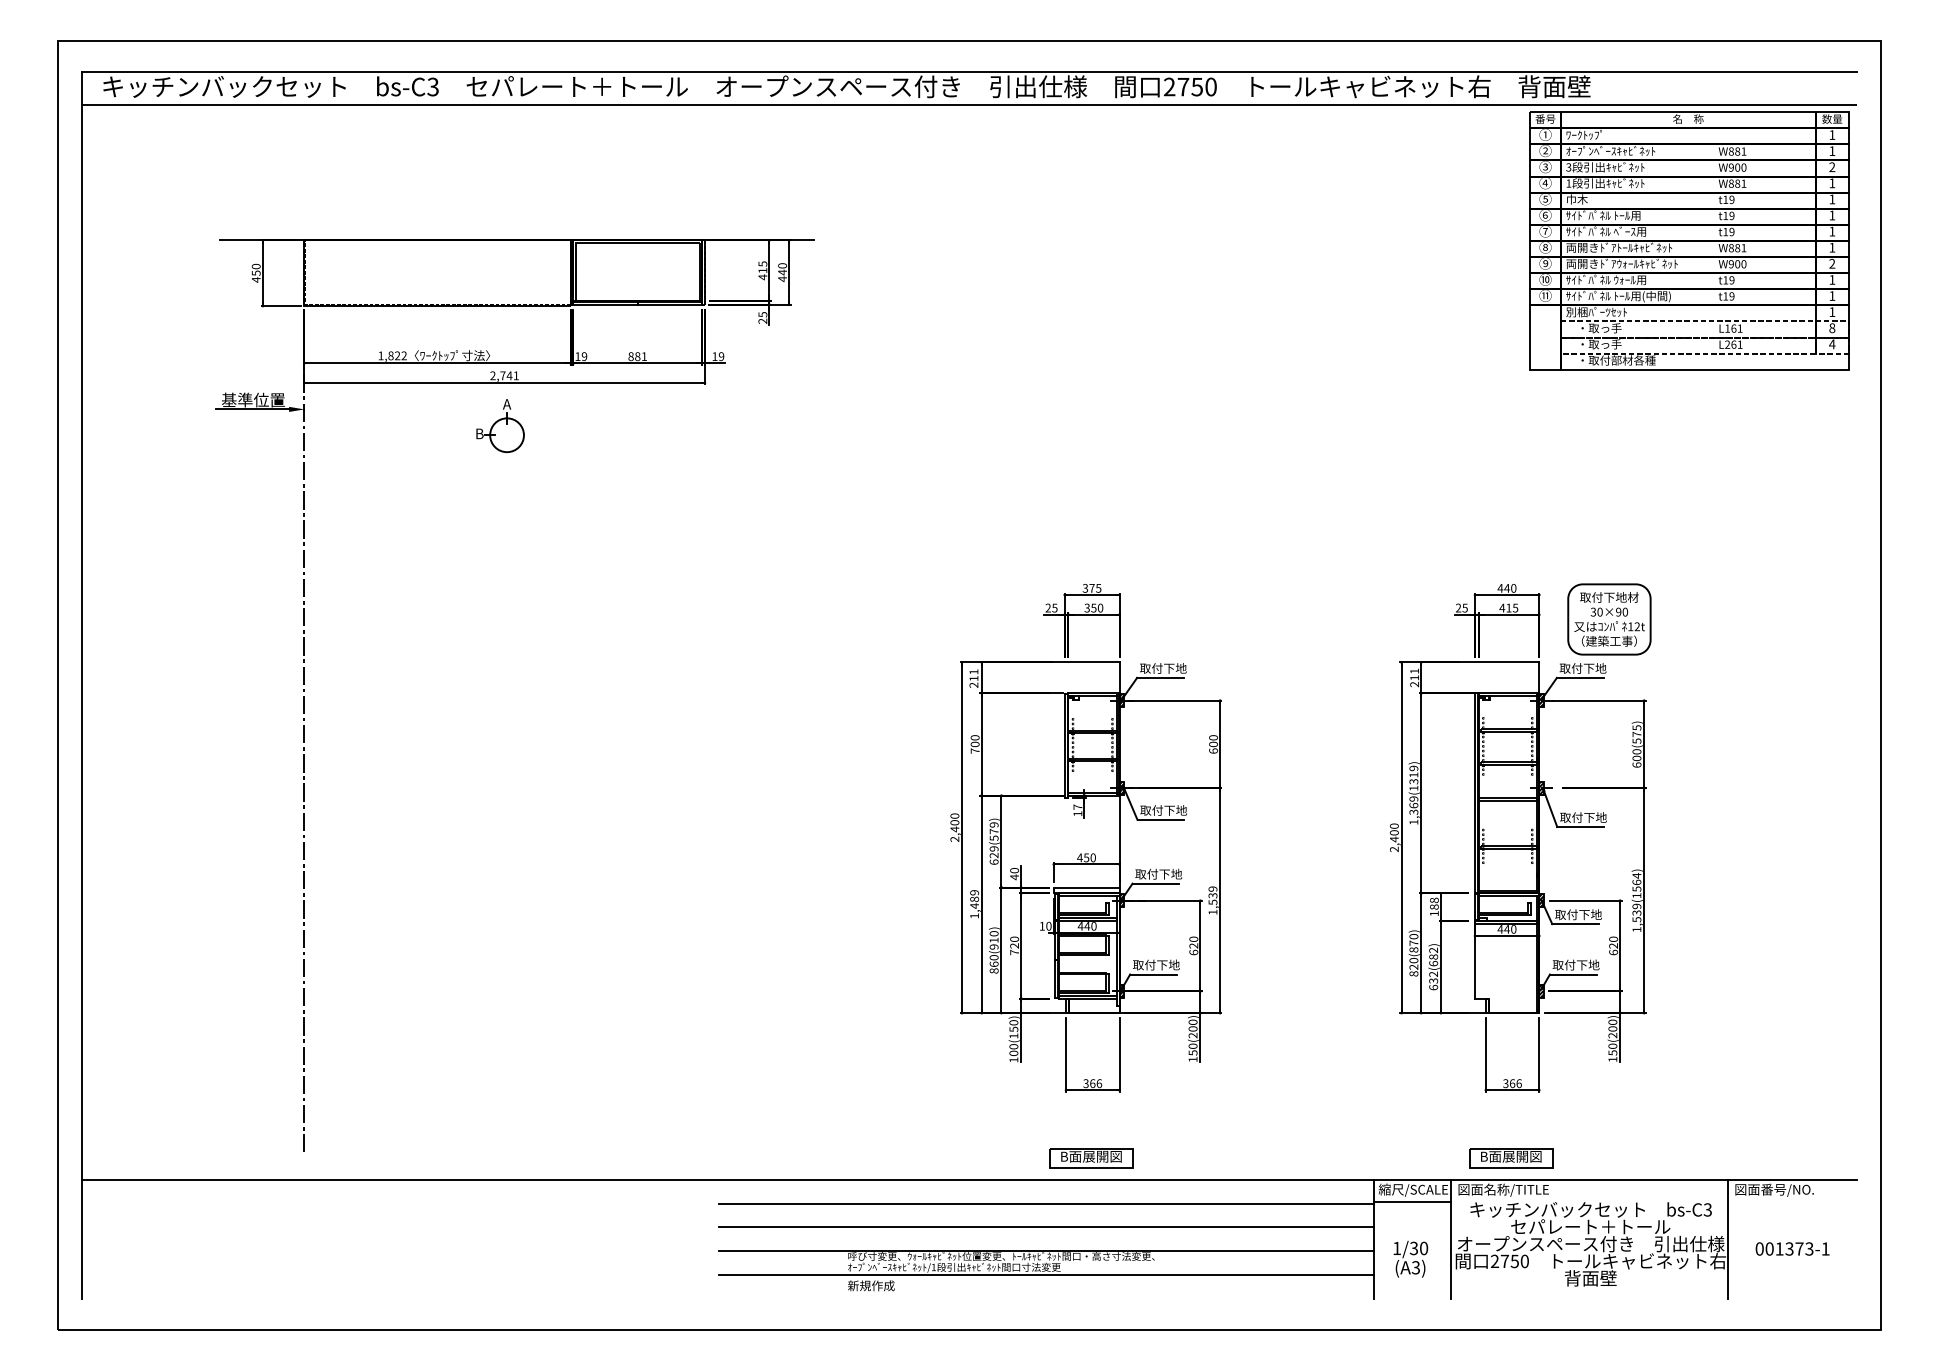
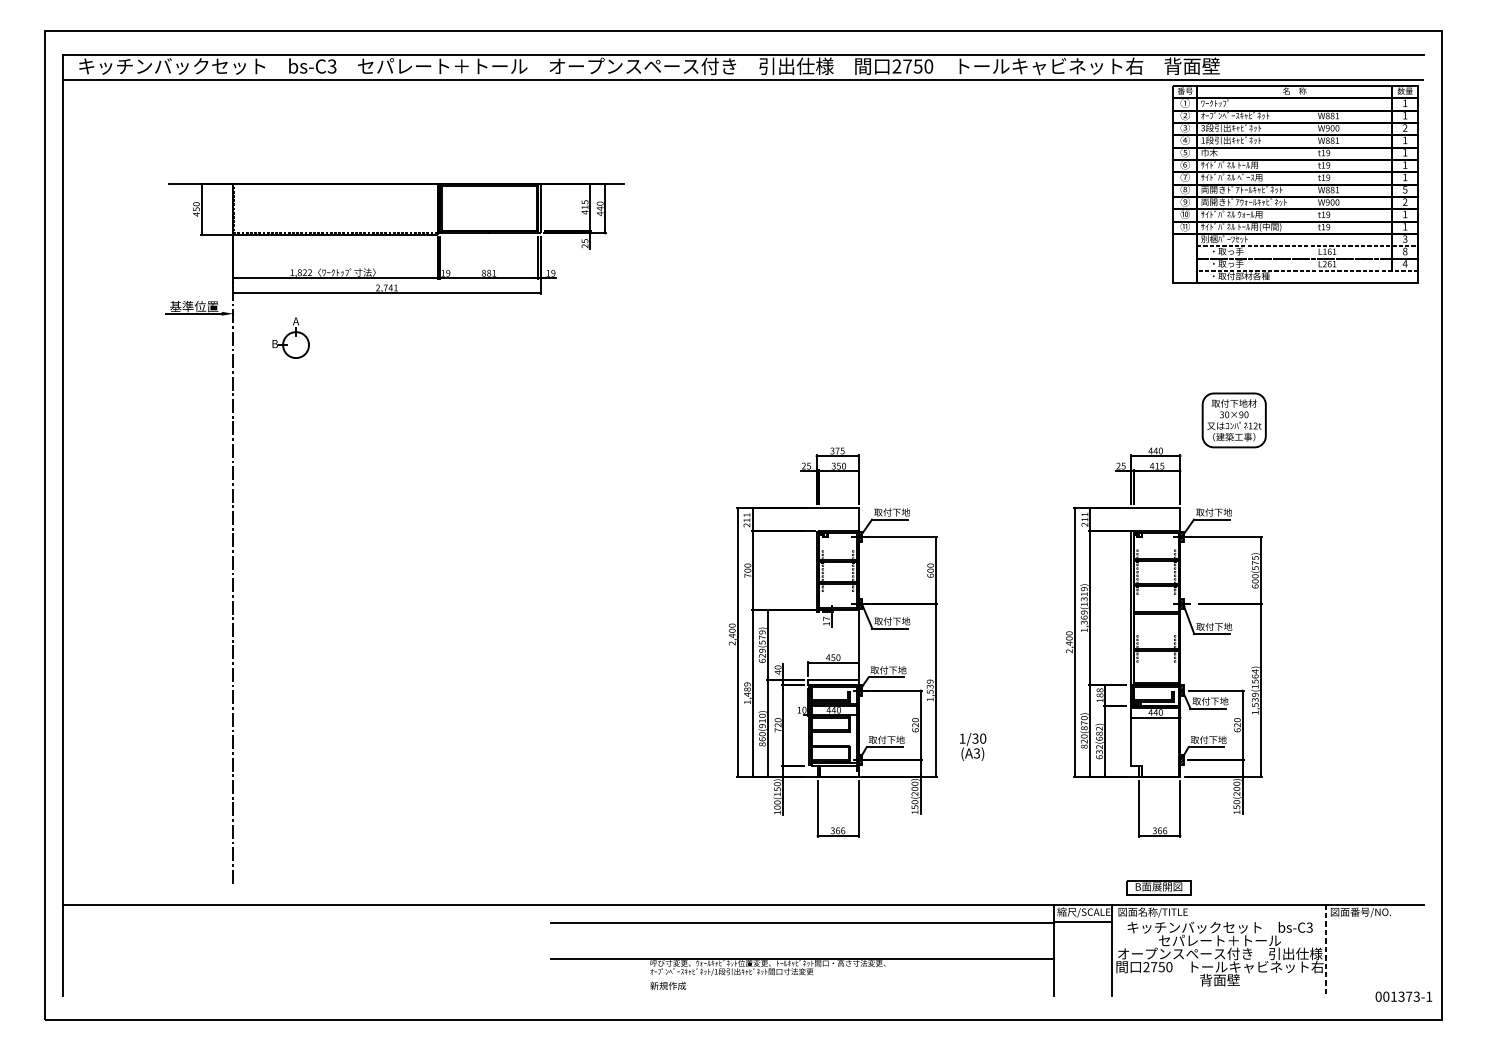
text: (1832, 247) -> (1405, 189), 1 -> 5
text: (1832, 312) -> (1405, 239), 1 -> 3
part: (500, 426) -> (291, 338), moved
part: (1609, 619) -> (1234, 420), moved
part: (1091, 1158) -> (837, 888), removed
line: (1046, 1227) -> (802, 941), removed
line: (1728, 1239) -> (1325, 950), solid -> dashed
text: (1792, 1248) -> (1403, 996), moved
text: (1410, 1258) -> (972, 746), moved
line: (1046, 1275) -> (802, 977), removed

